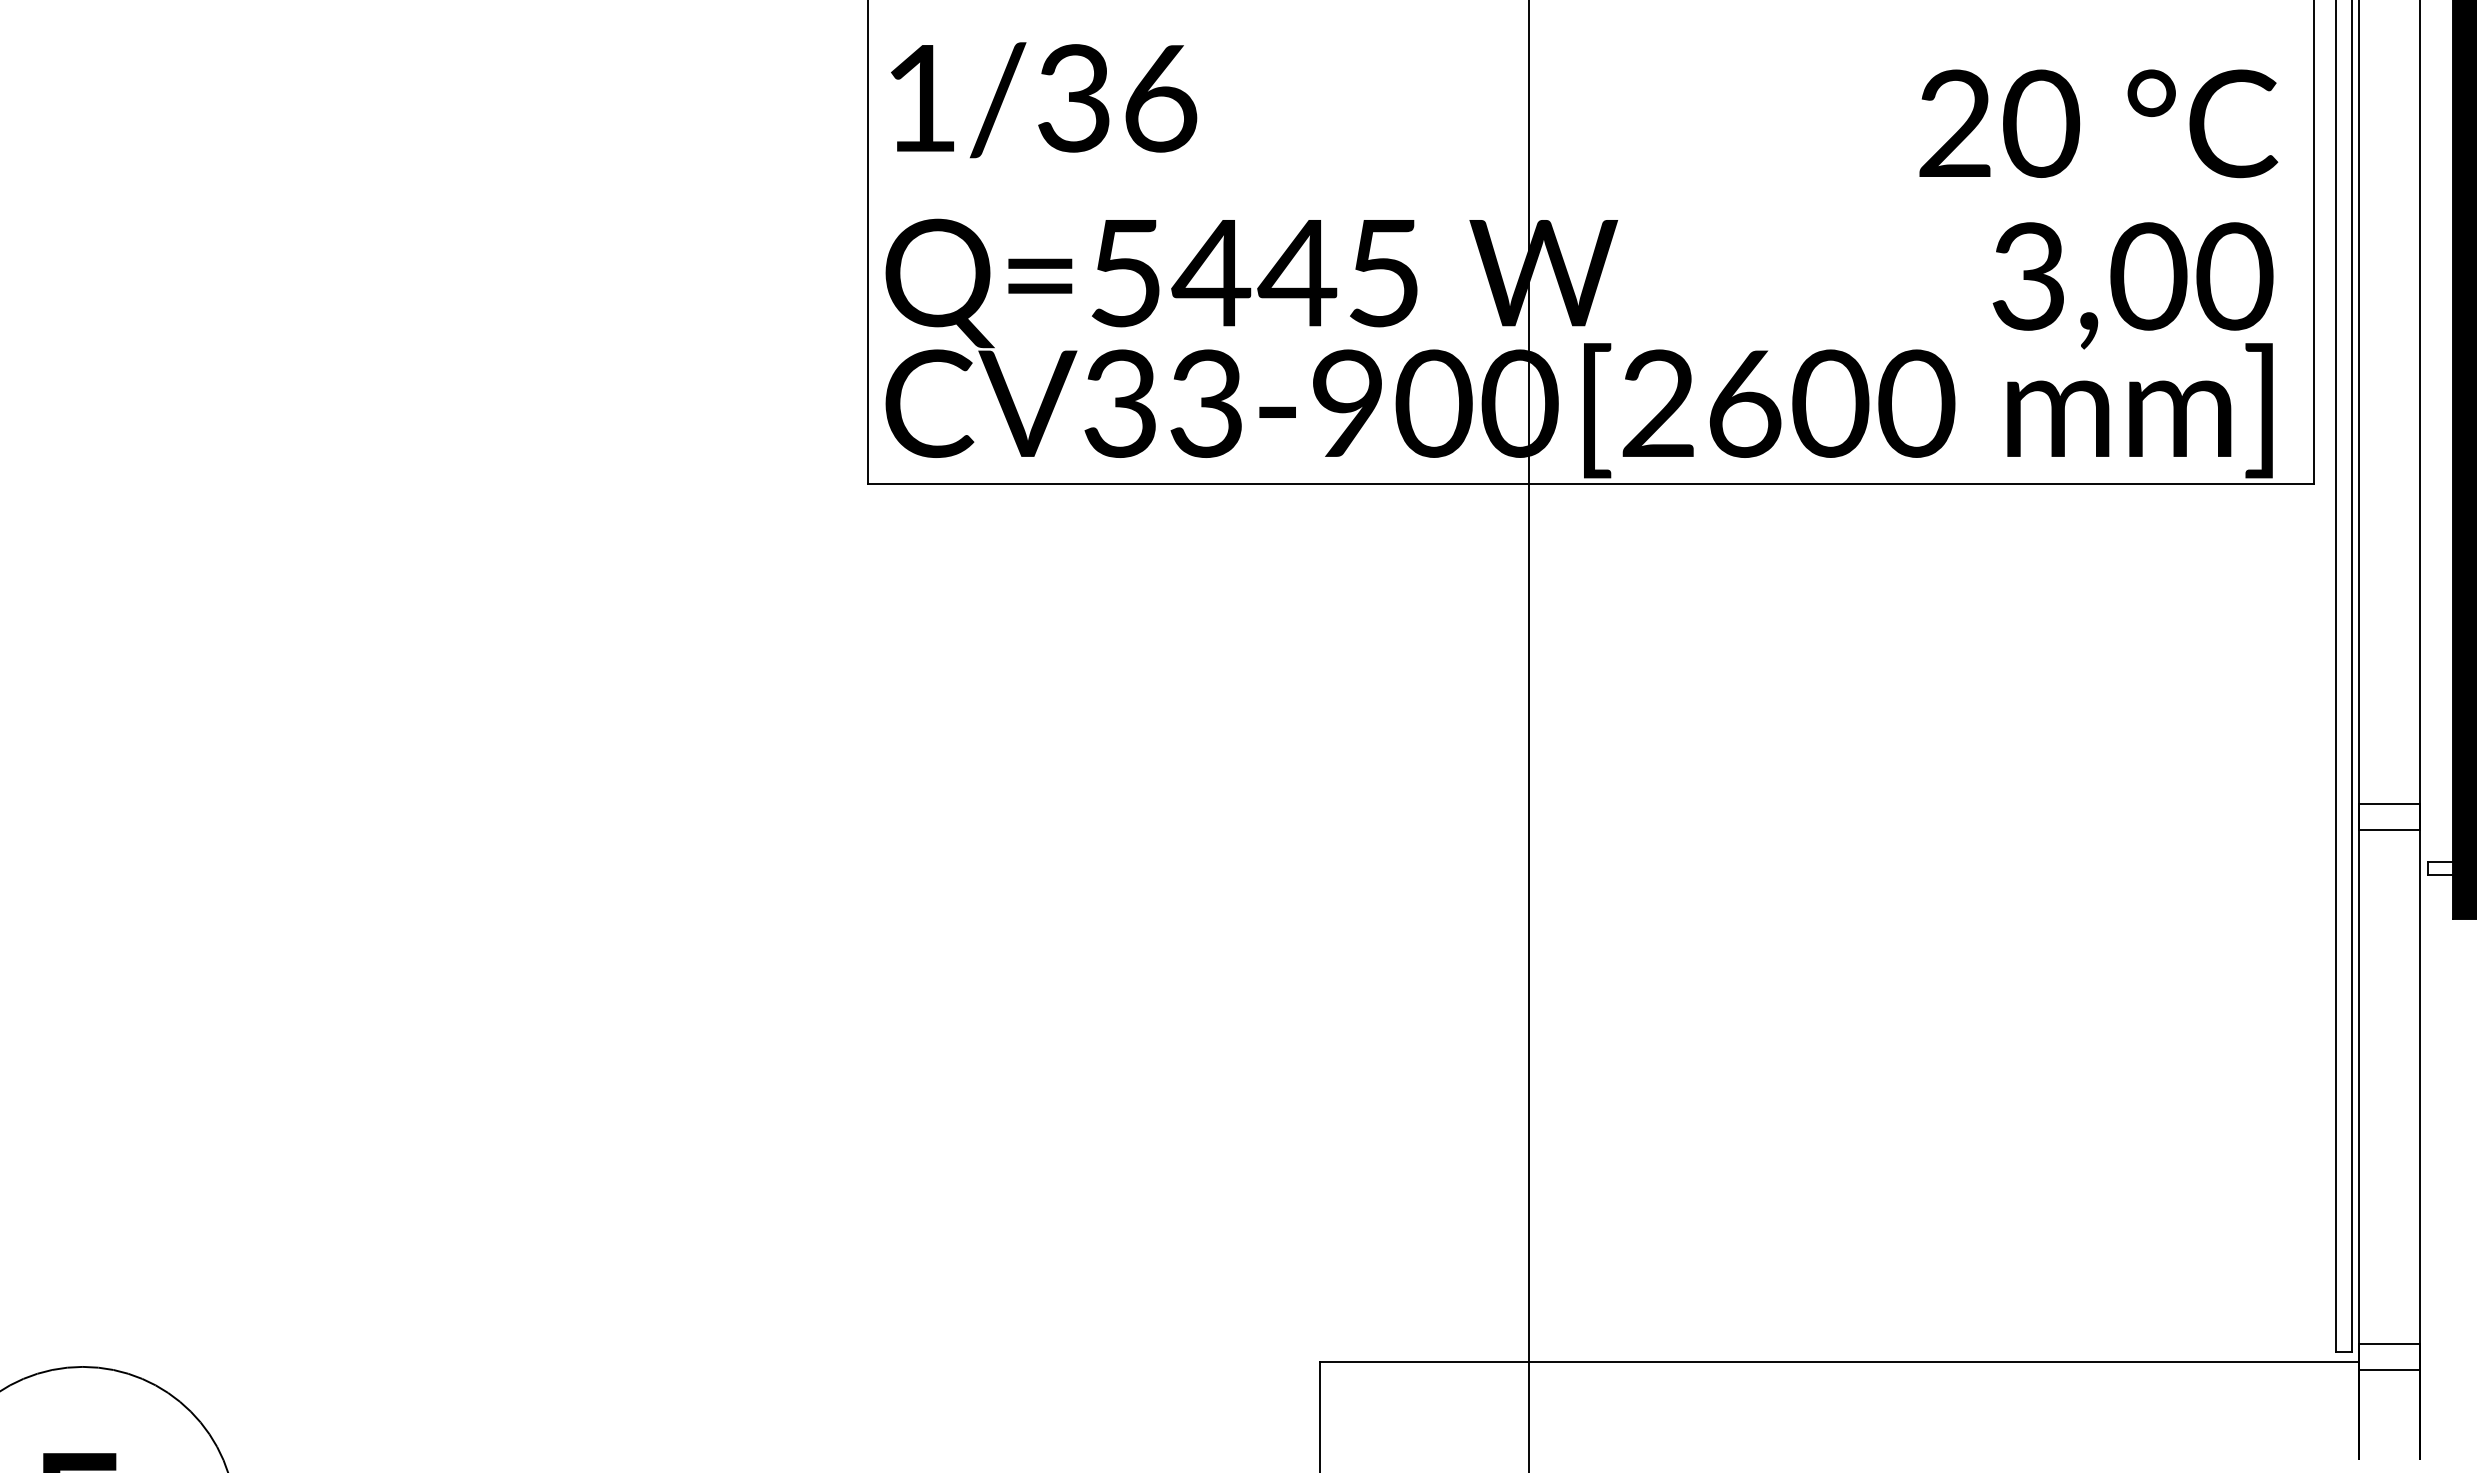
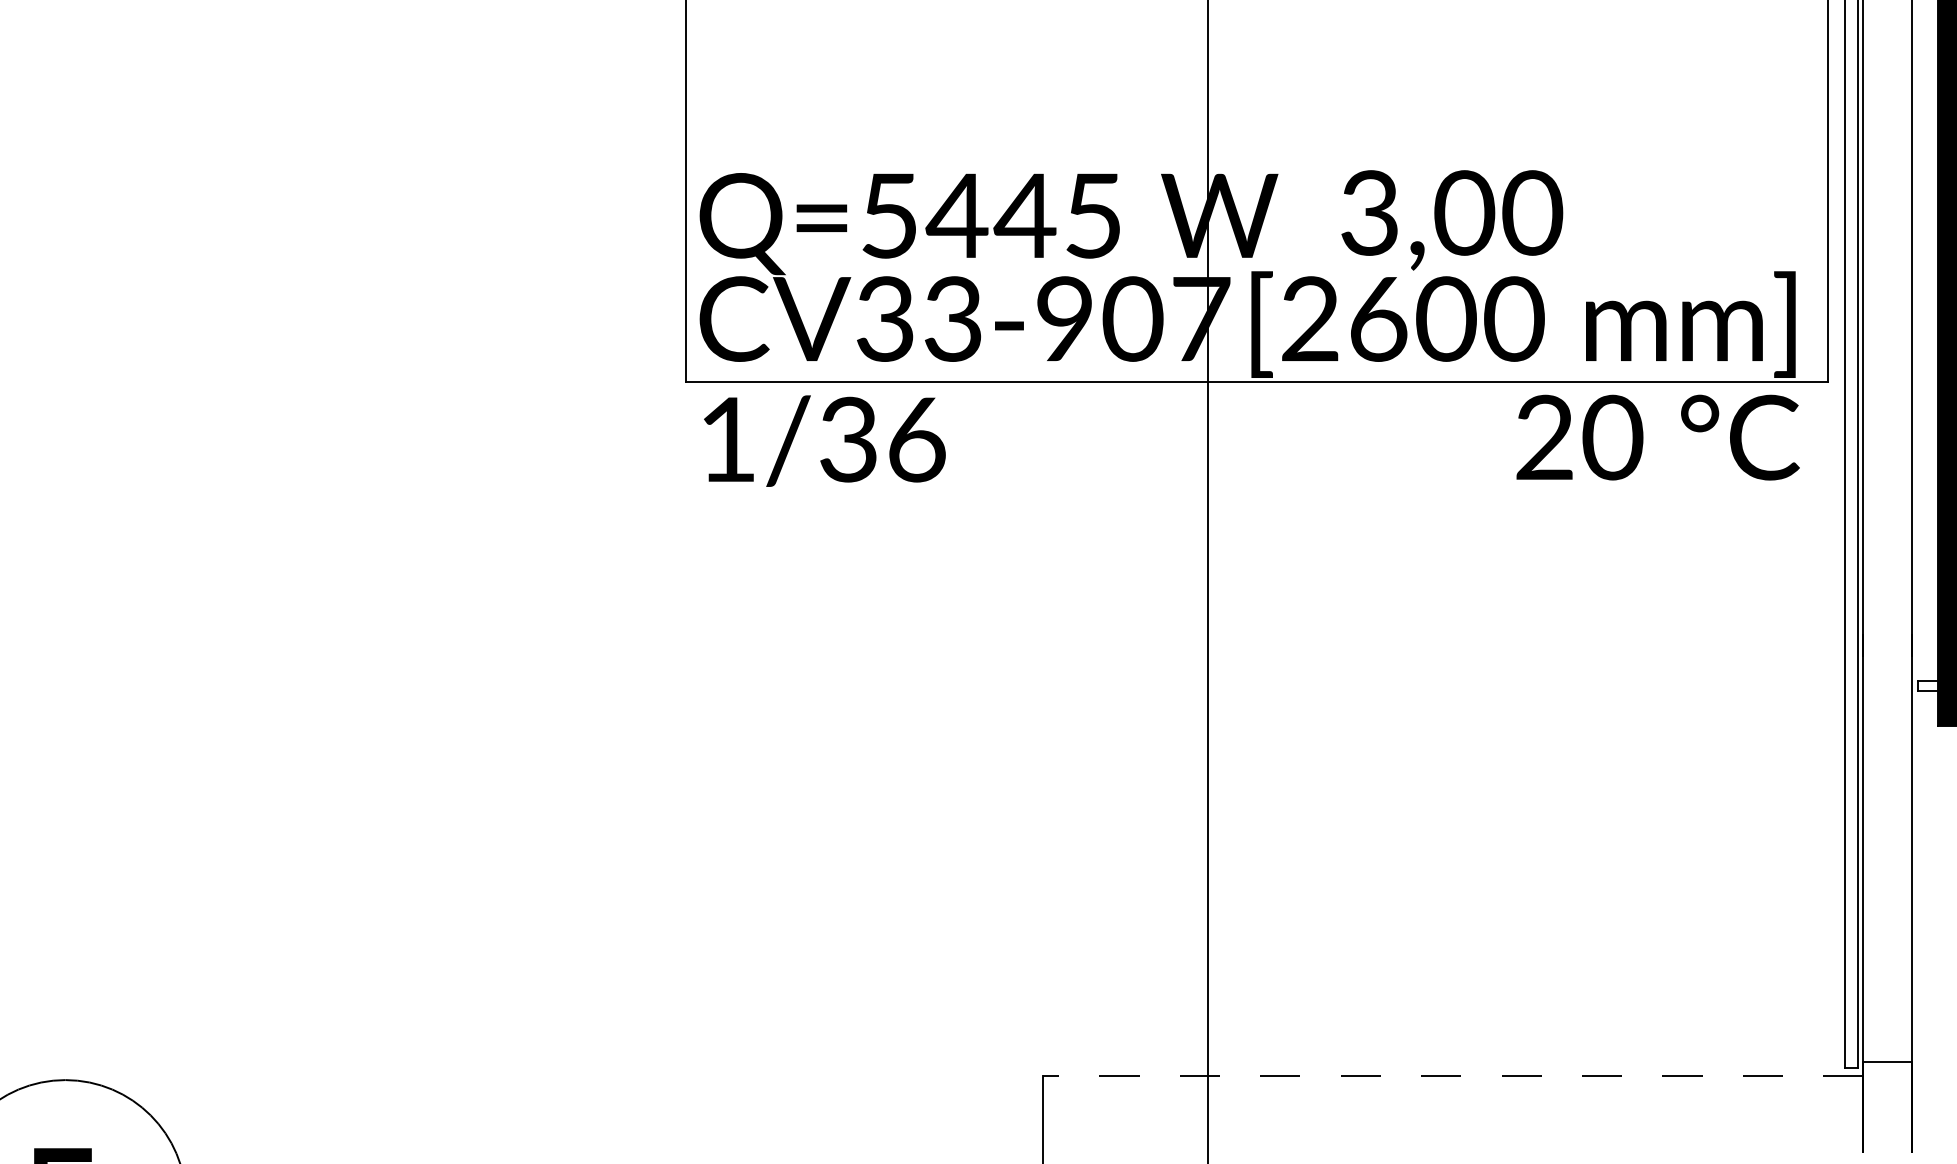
text: (1044, 100) -> (825, 441), moved
text: (2098, 123) -> (1657, 437), moved
text: (2132, 285) -> (1451, 220), moved
text: (1519, 403) -> (1200, 318), CV33-900 -> CV33-907
line: (2388, 804) -> (1887, 635), removed
line: (2388, 829) -> (1887, 655), removed
line: (1838, 1361) -> (1452, 1075), solid -> dashed
line: (2388, 1369) -> (1887, 1082), removed

